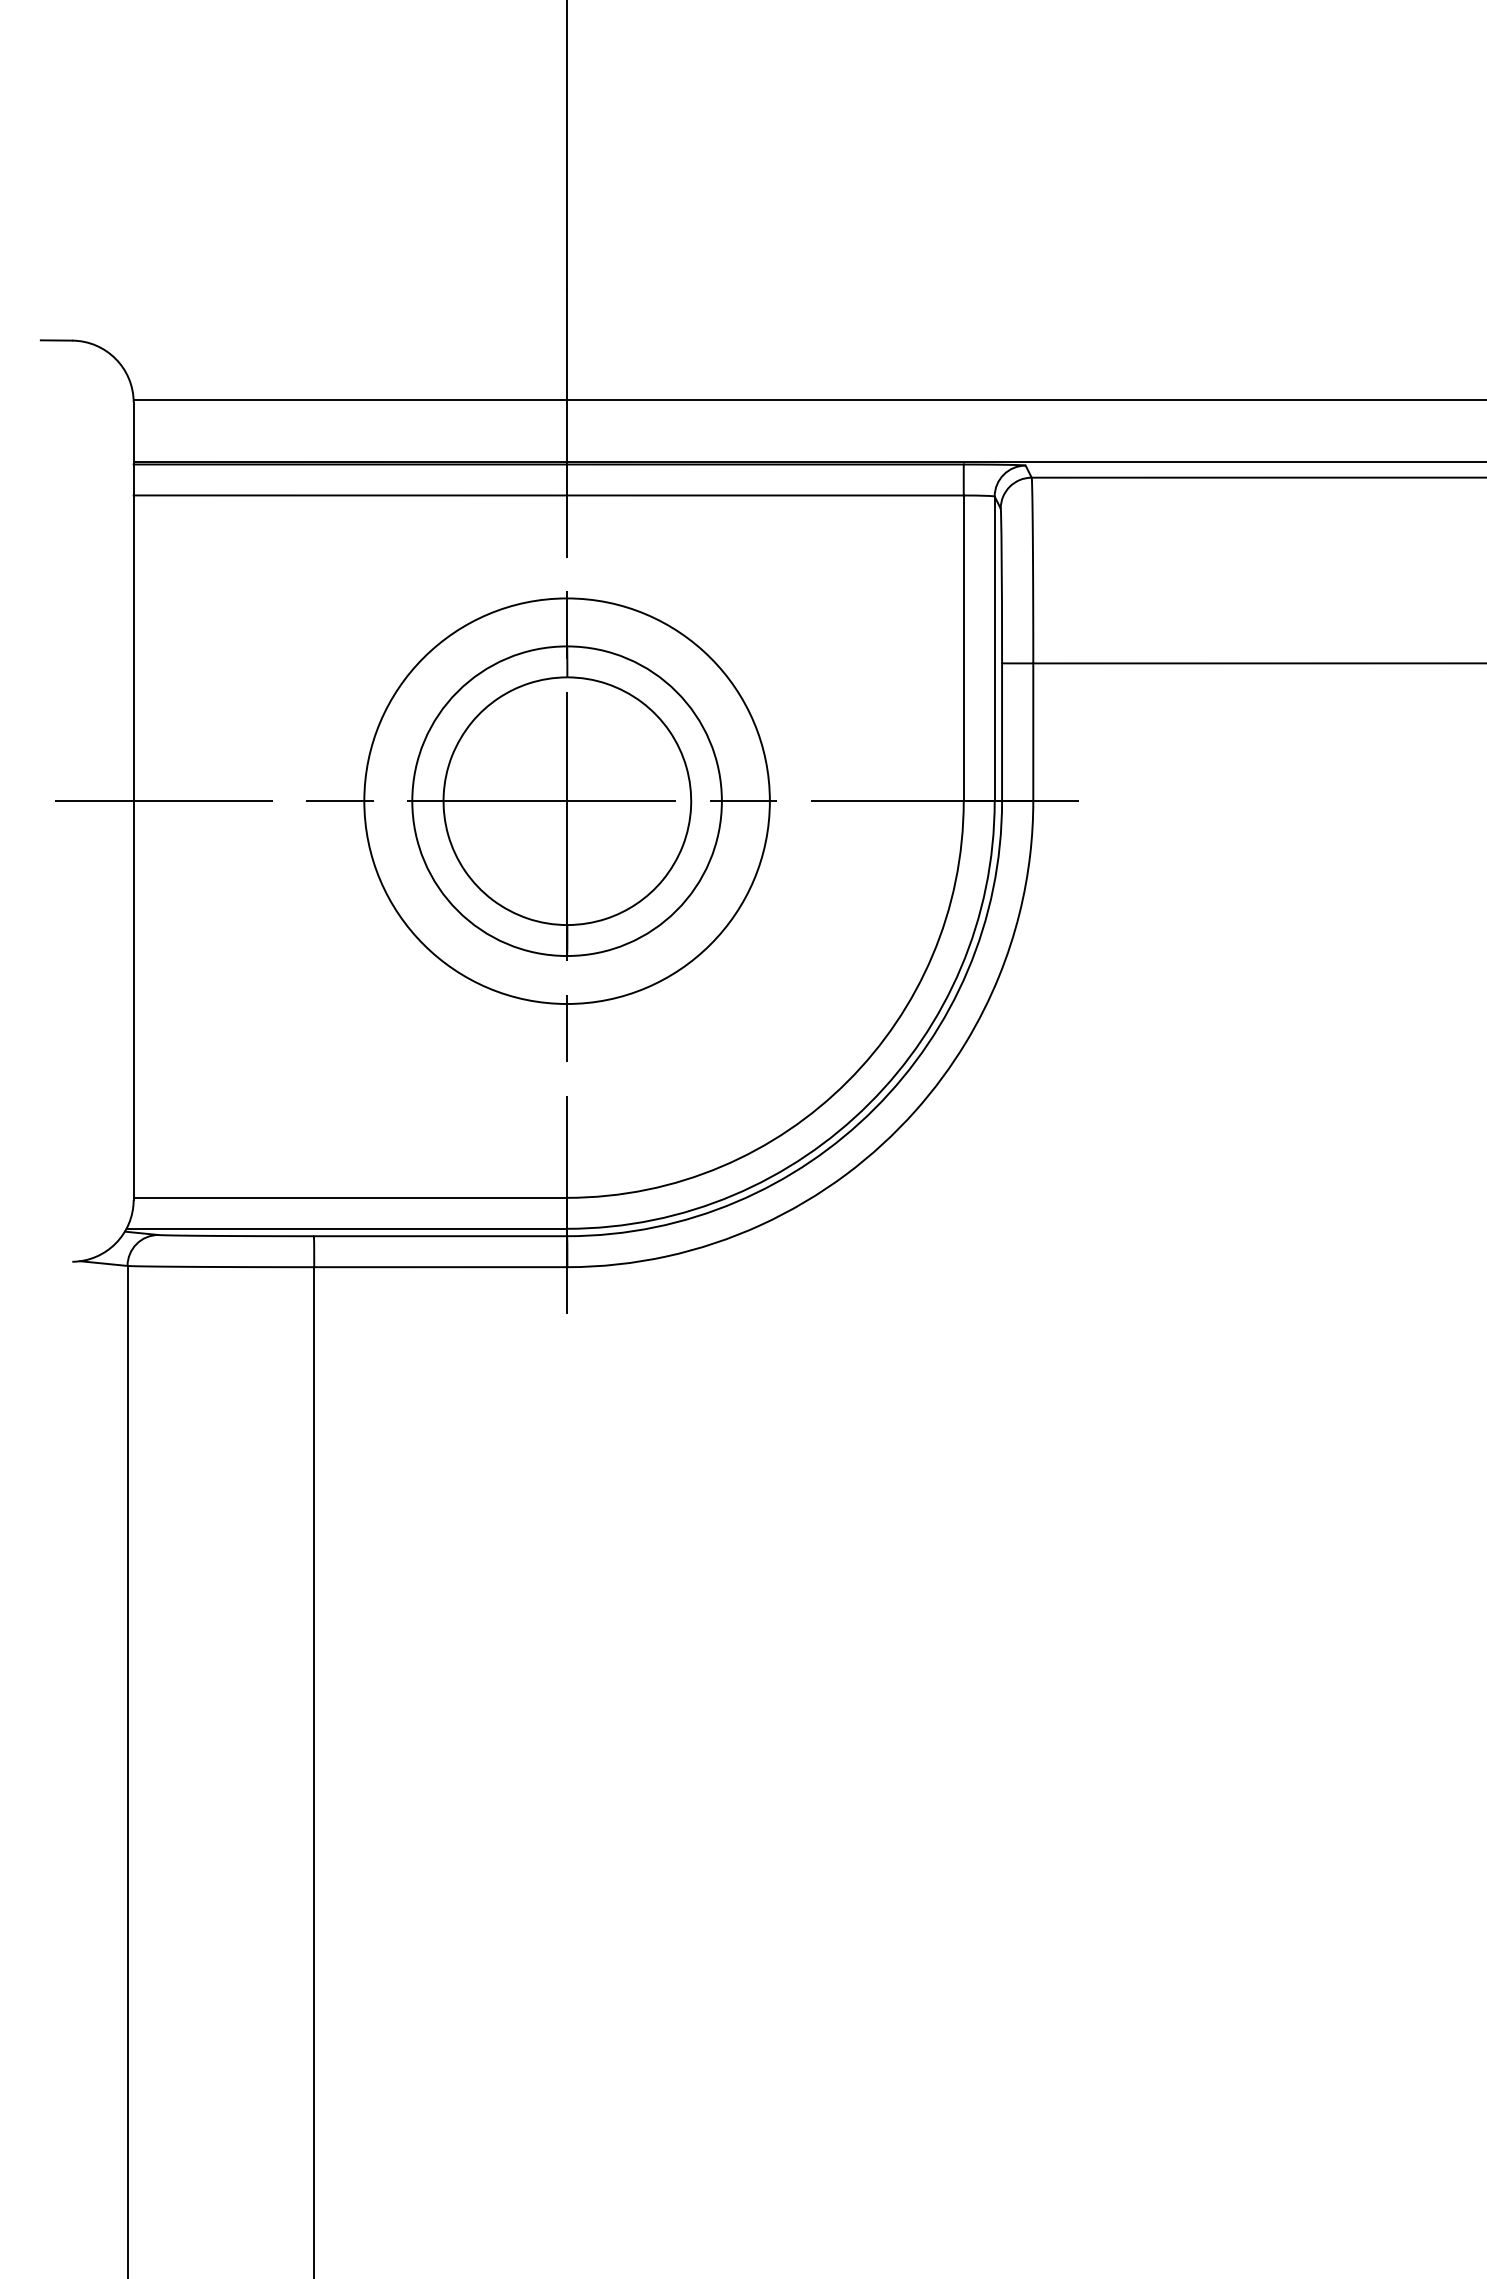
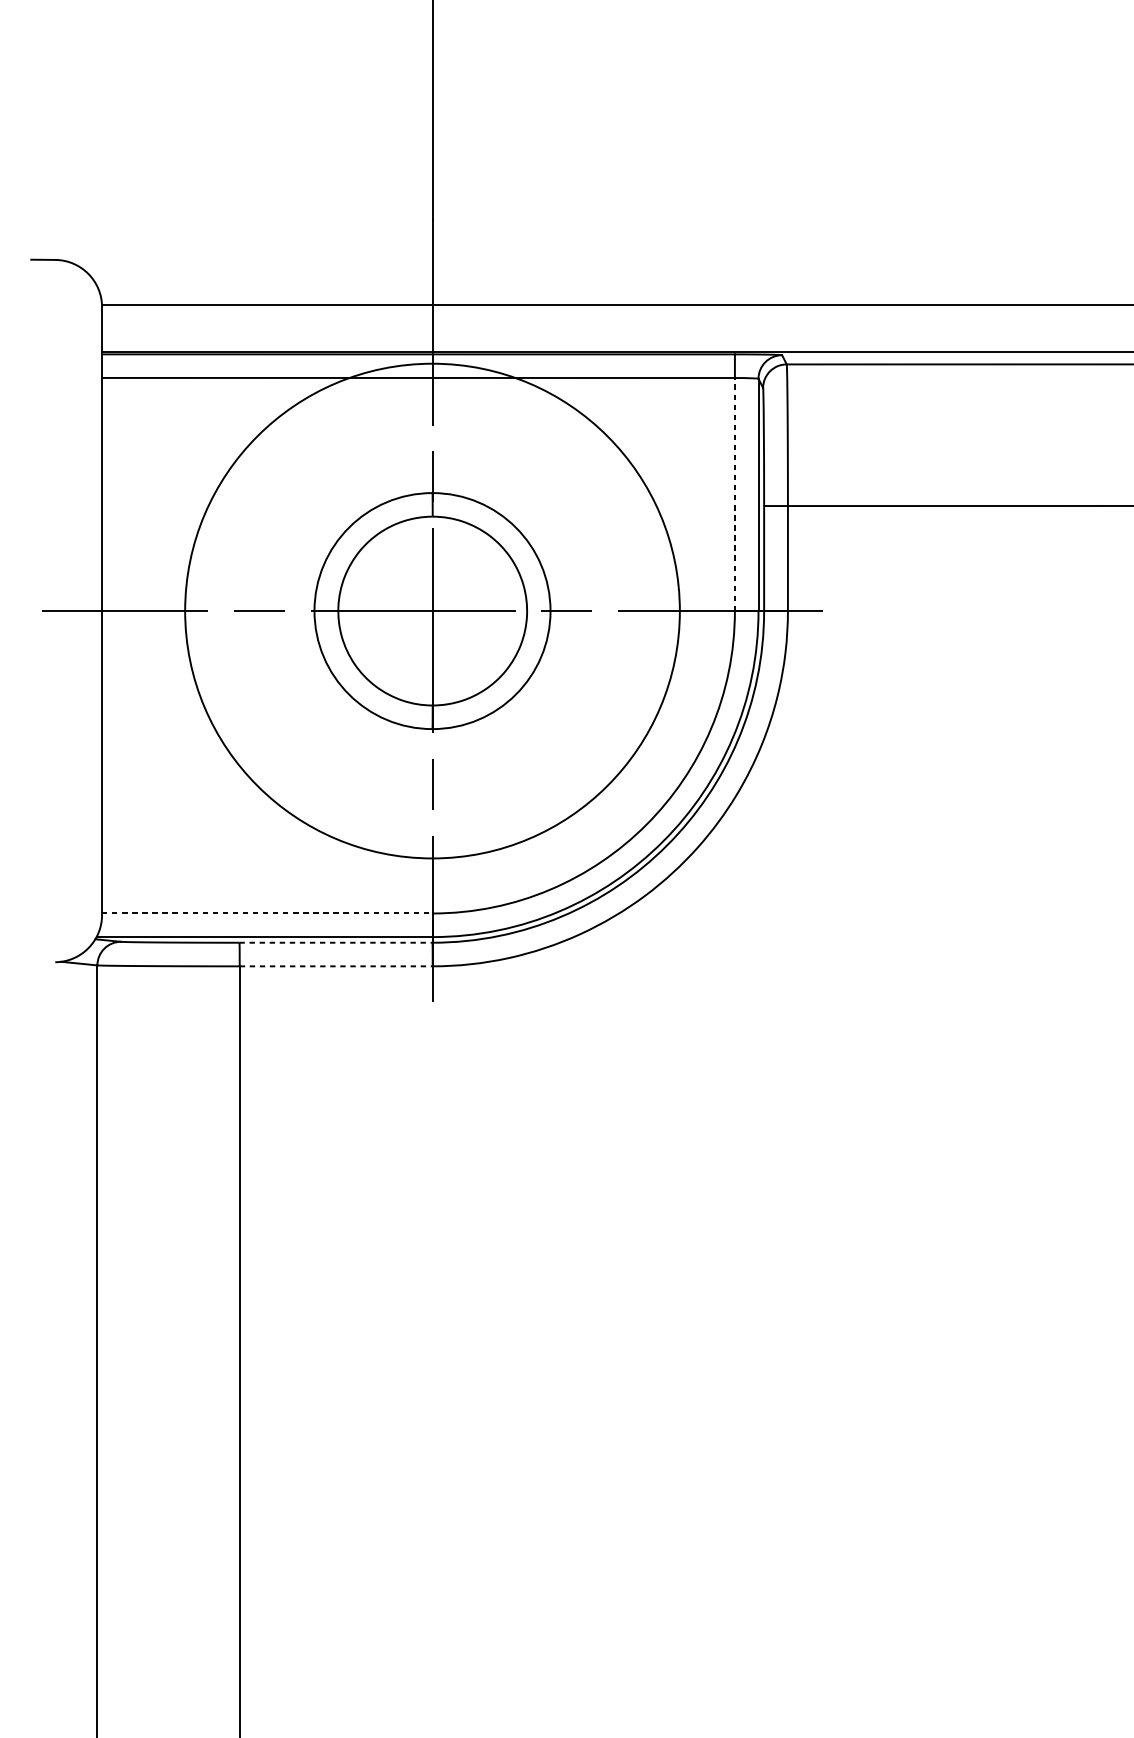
line: (963, 648) -> (734, 494), solid -> dashed
circle: (566, 800) -> (432, 610), size x1.6
line: (350, 1197) -> (267, 913), solid -> dashed
line: (440, 1236) -> (335, 942), solid -> dashed
line: (440, 1267) -> (335, 966), solid -> dashed

